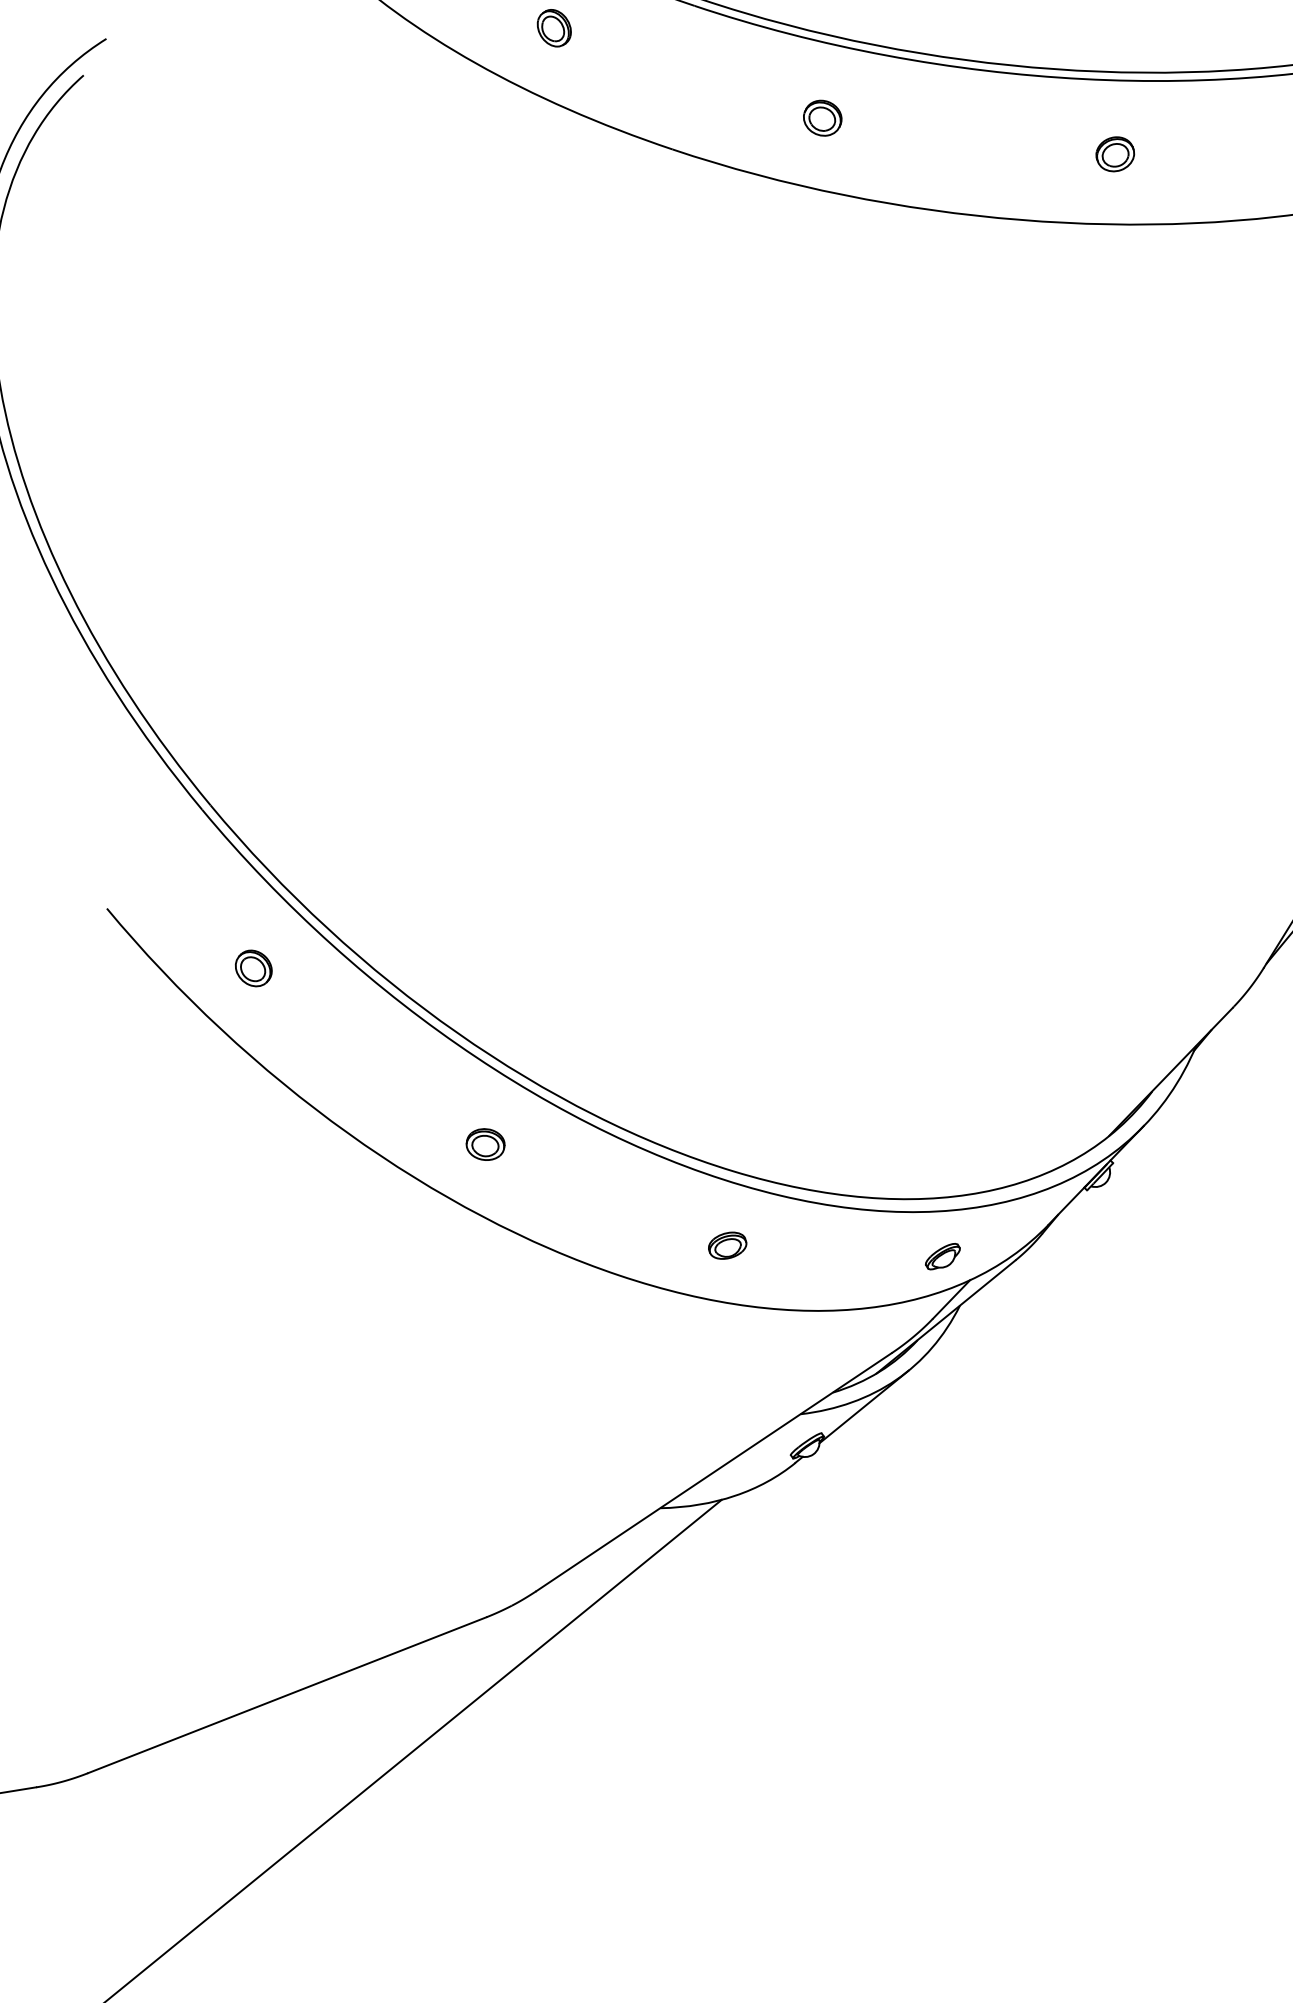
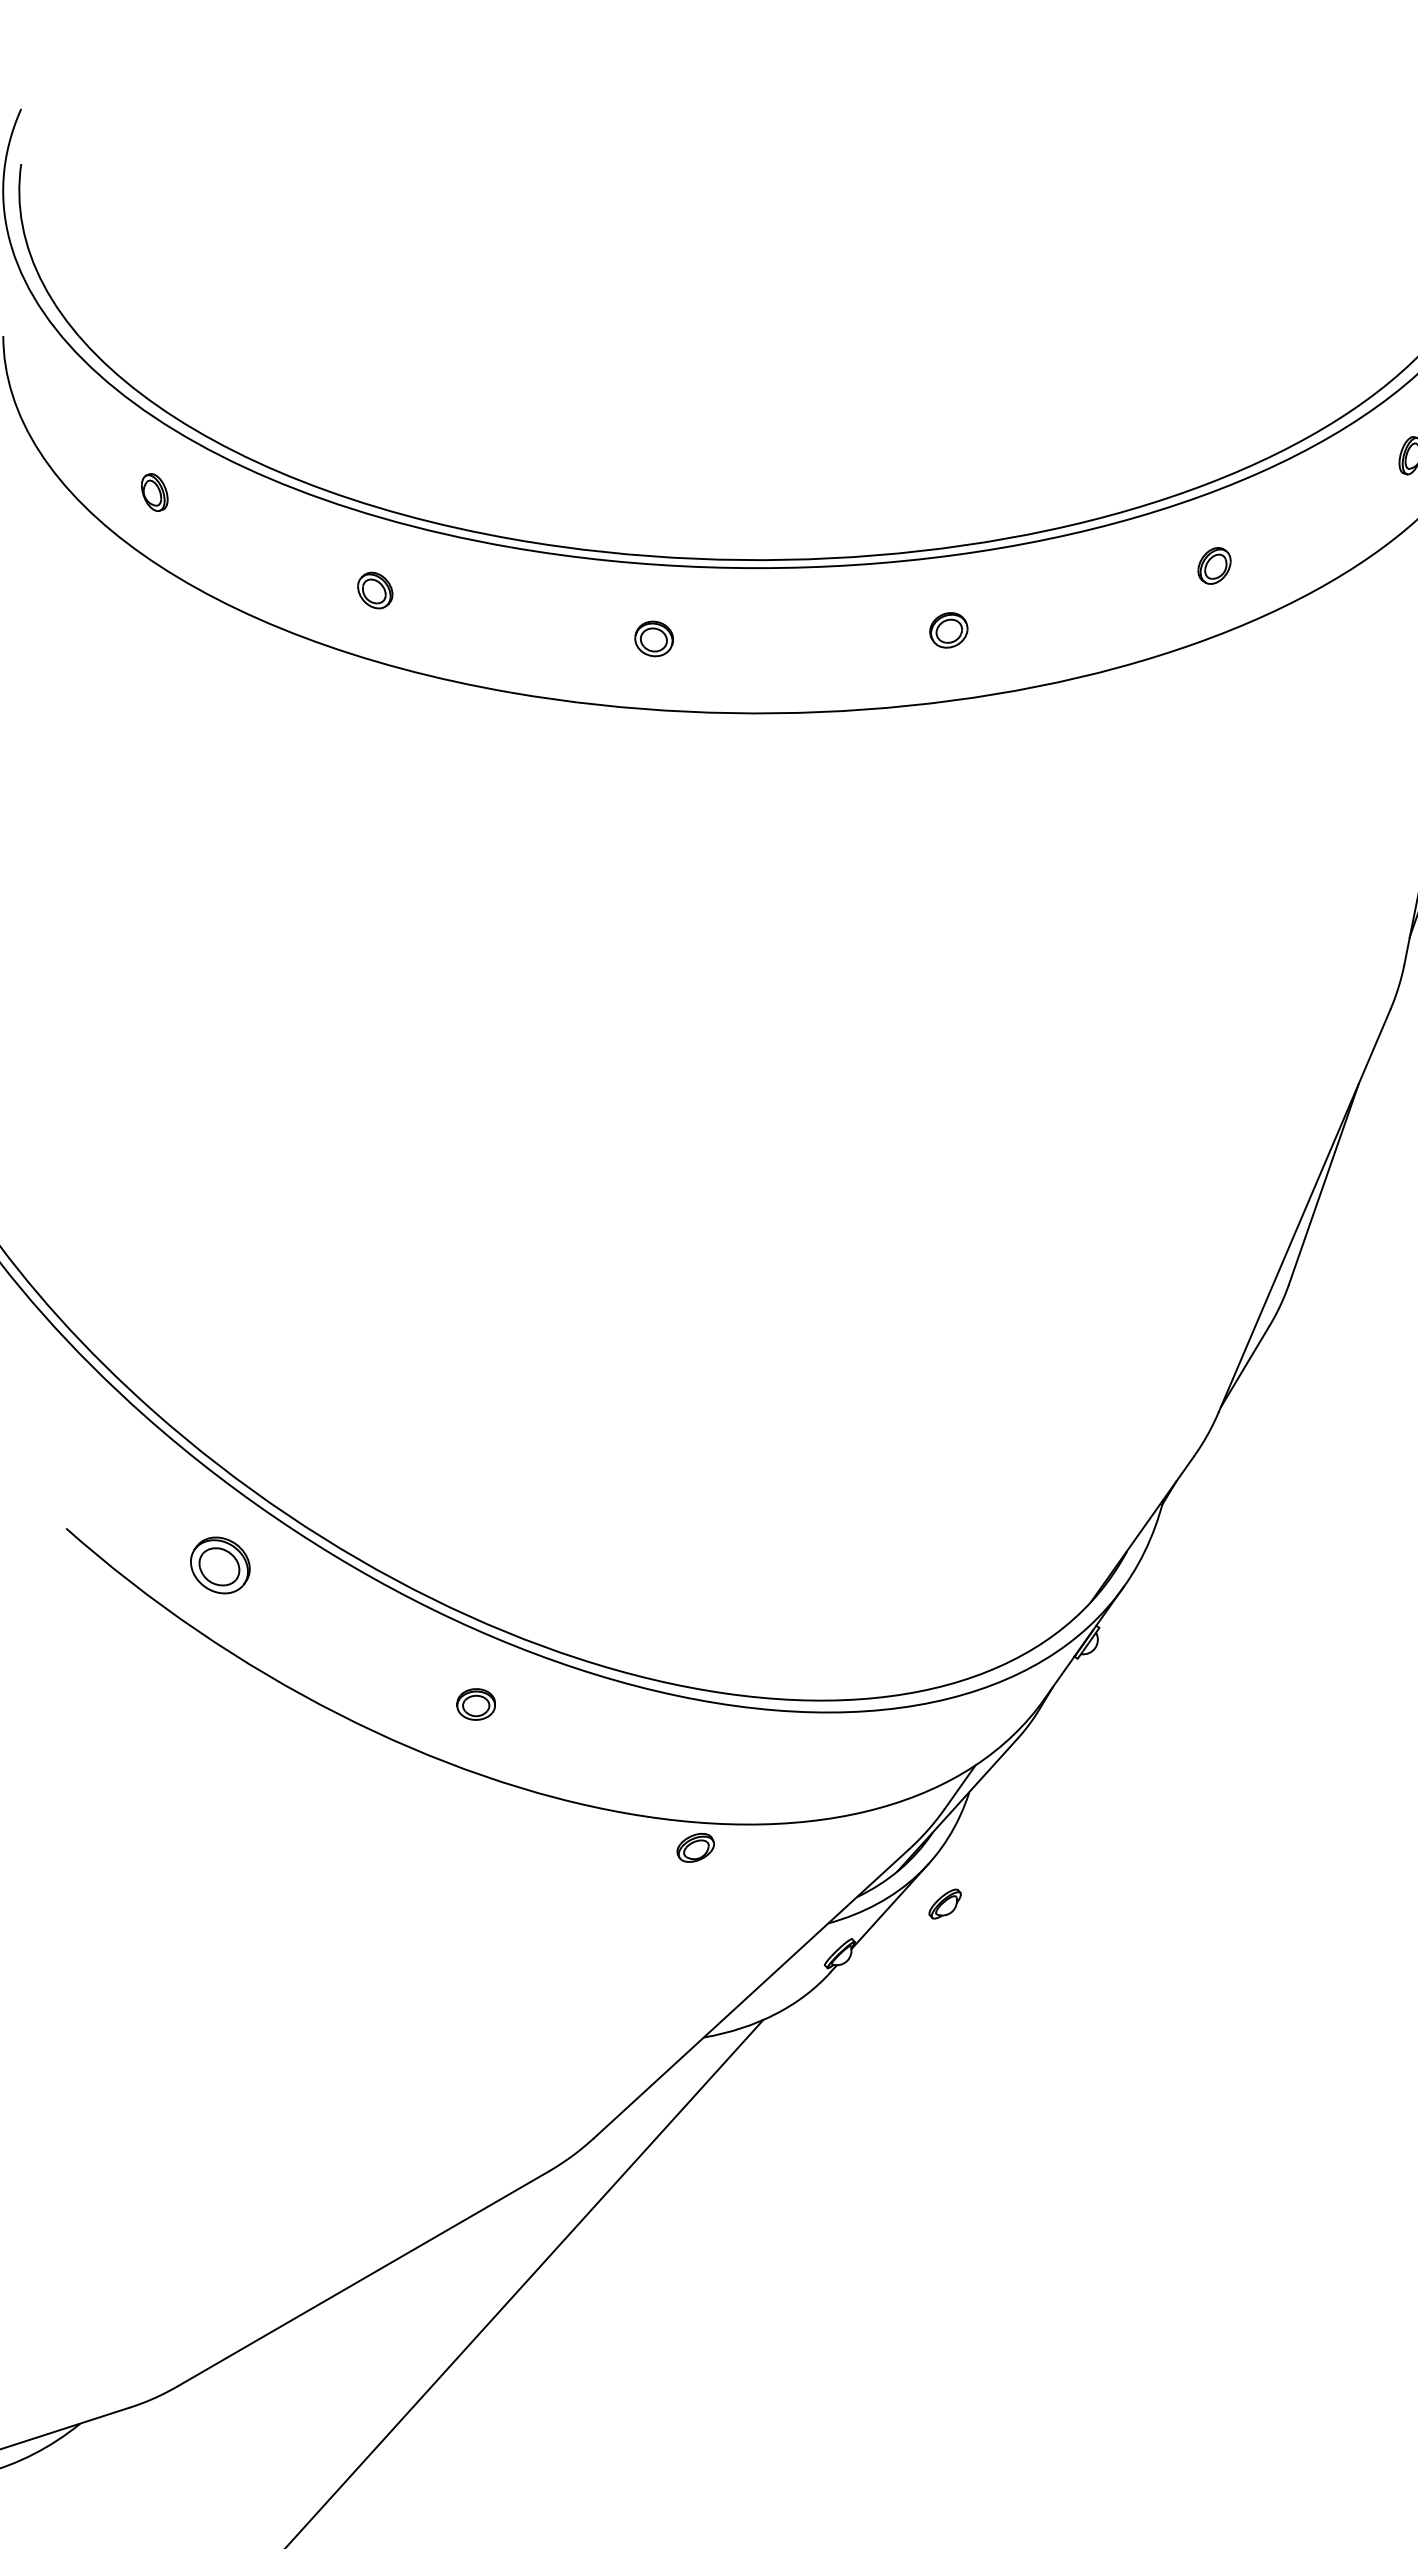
part: (253, 968) -> (220, 1565), size x1.6
part: (727, 1245) -> (695, 1847), moved
part: (942, 1255) -> (944, 1903), moved

